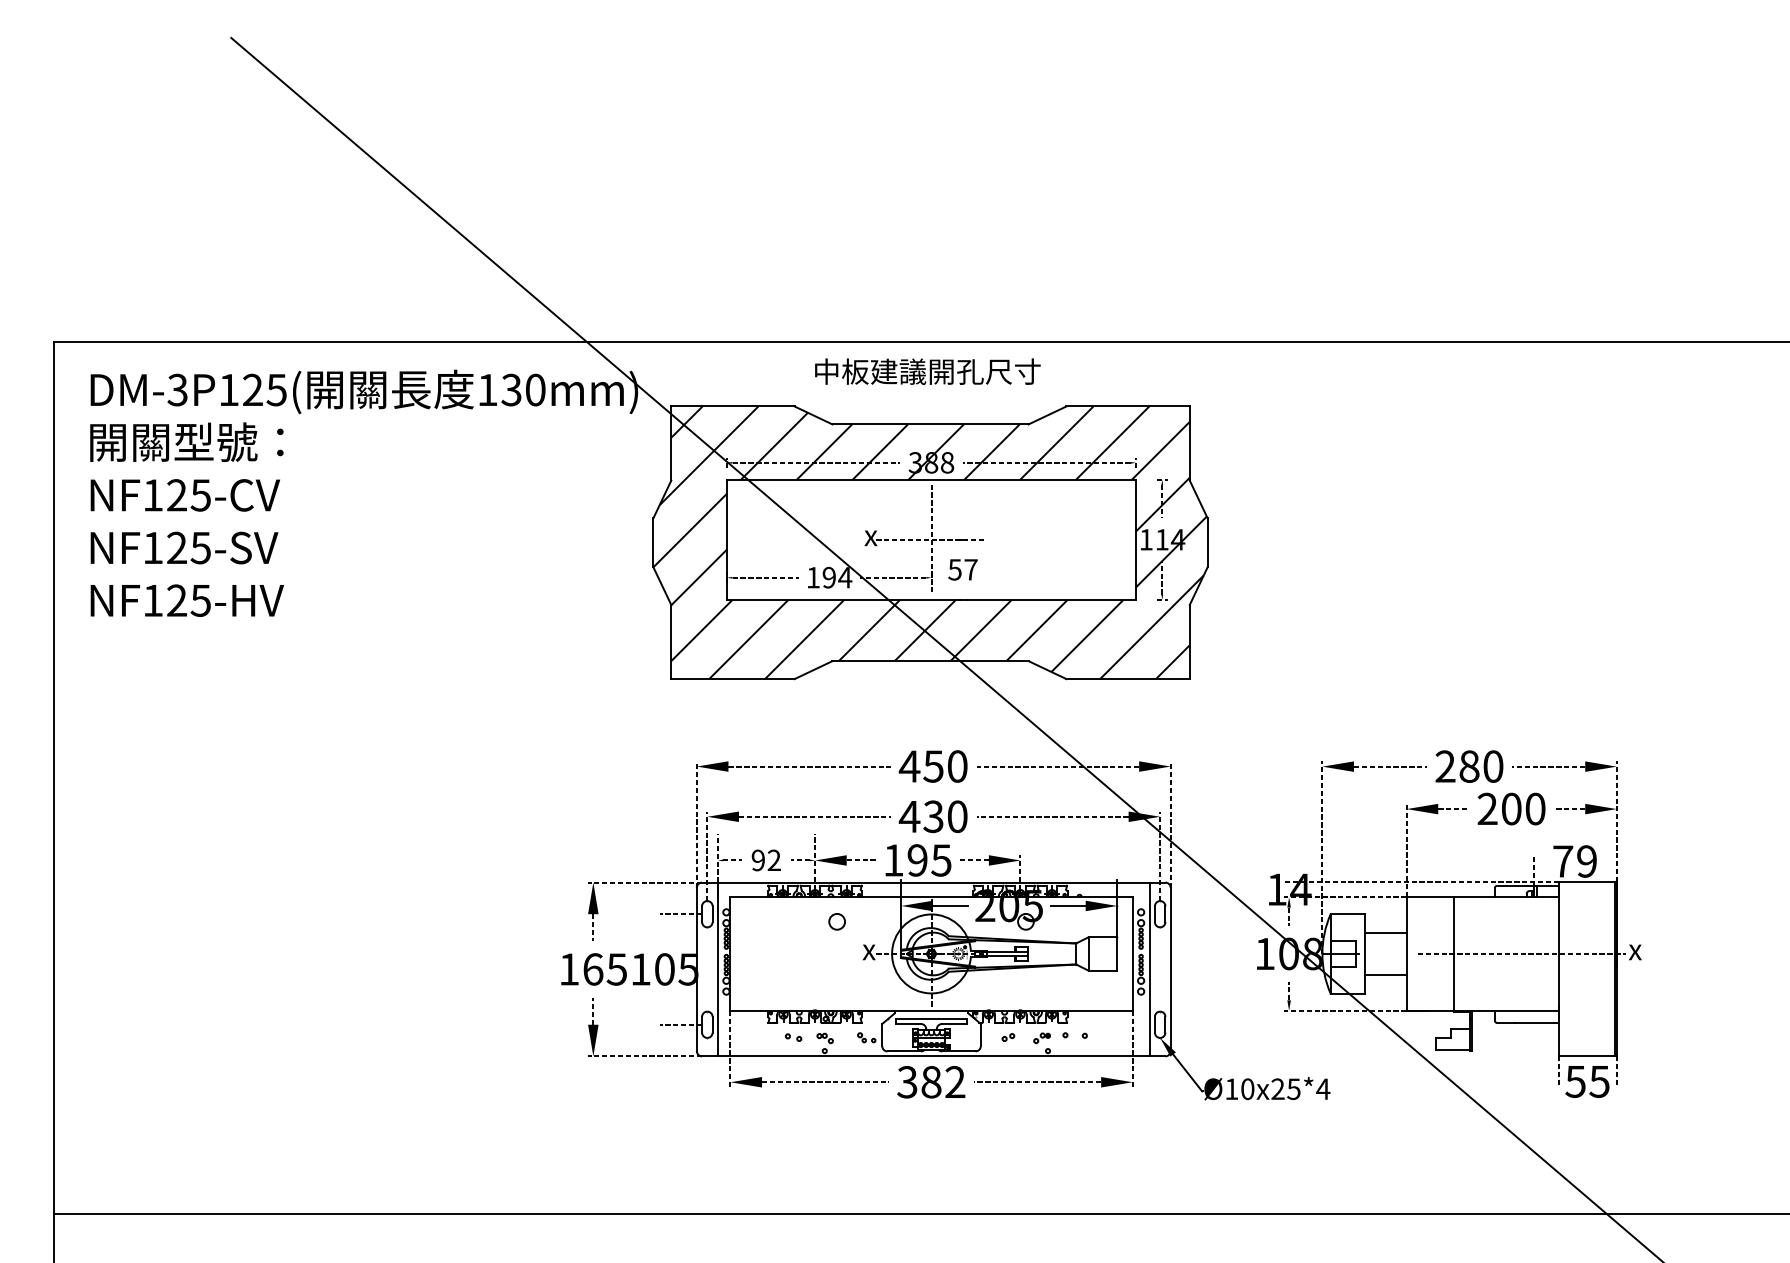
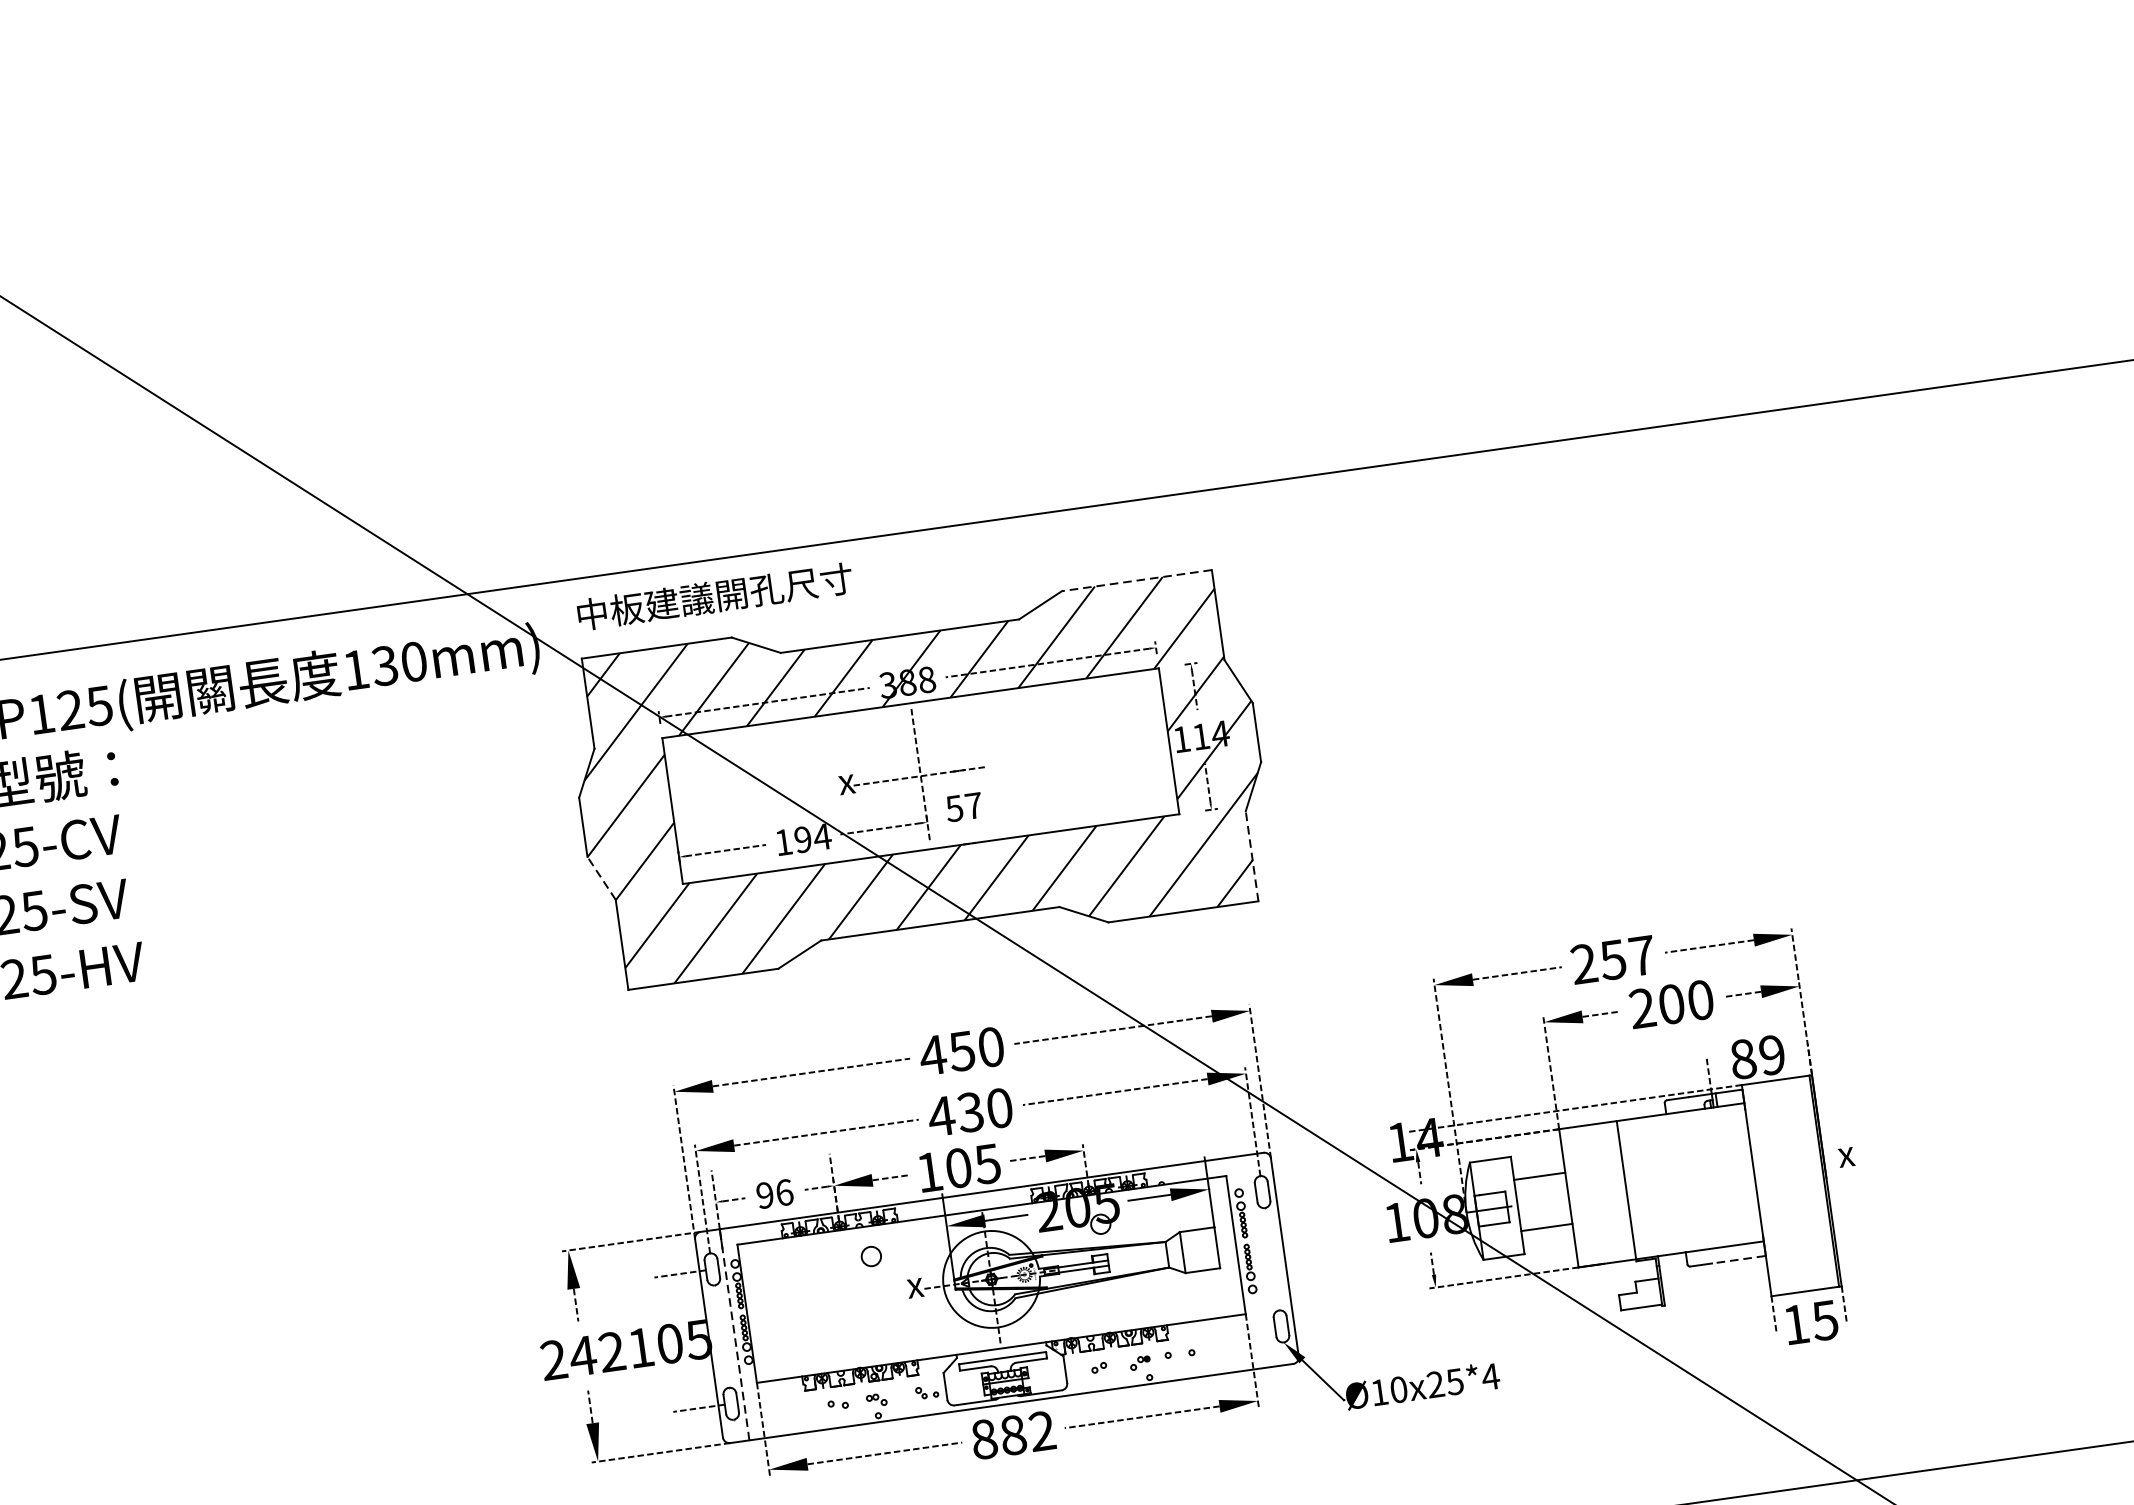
text: (927, 371) -> (714, 596), moved
line: (1128, 406) -> (1137, 580), solid -> dashed
line: (662, 586) -> (601, 878), solid -> dashed
line: (1189, 641) -> (1251, 855), solid -> dashed
text: (1481, 766) -> (1627, 957), 280 -> 257
text: (774, 860) -> (784, 1192), 92 -> 96
text: (917, 860) -> (958, 1168), 195 -> 105
text: (1563, 861) -> (1743, 1059), 79 -> 89
line: (1521, 953) -> (1708, 1178), removed
text: (592, 969) -> (582, 1356), 165 -> 242
line: (717, 969) -> (734, 1334), solid -> dashed
line: (1149, 969) -> (1259, 1261), removed
line: (1536, 1022) -> (1738, 1259), solid -> dashed
text: (1575, 1081) -> (1795, 1324), 55 -> 15
text: (907, 1082) -> (984, 1439), 382 -> 882

